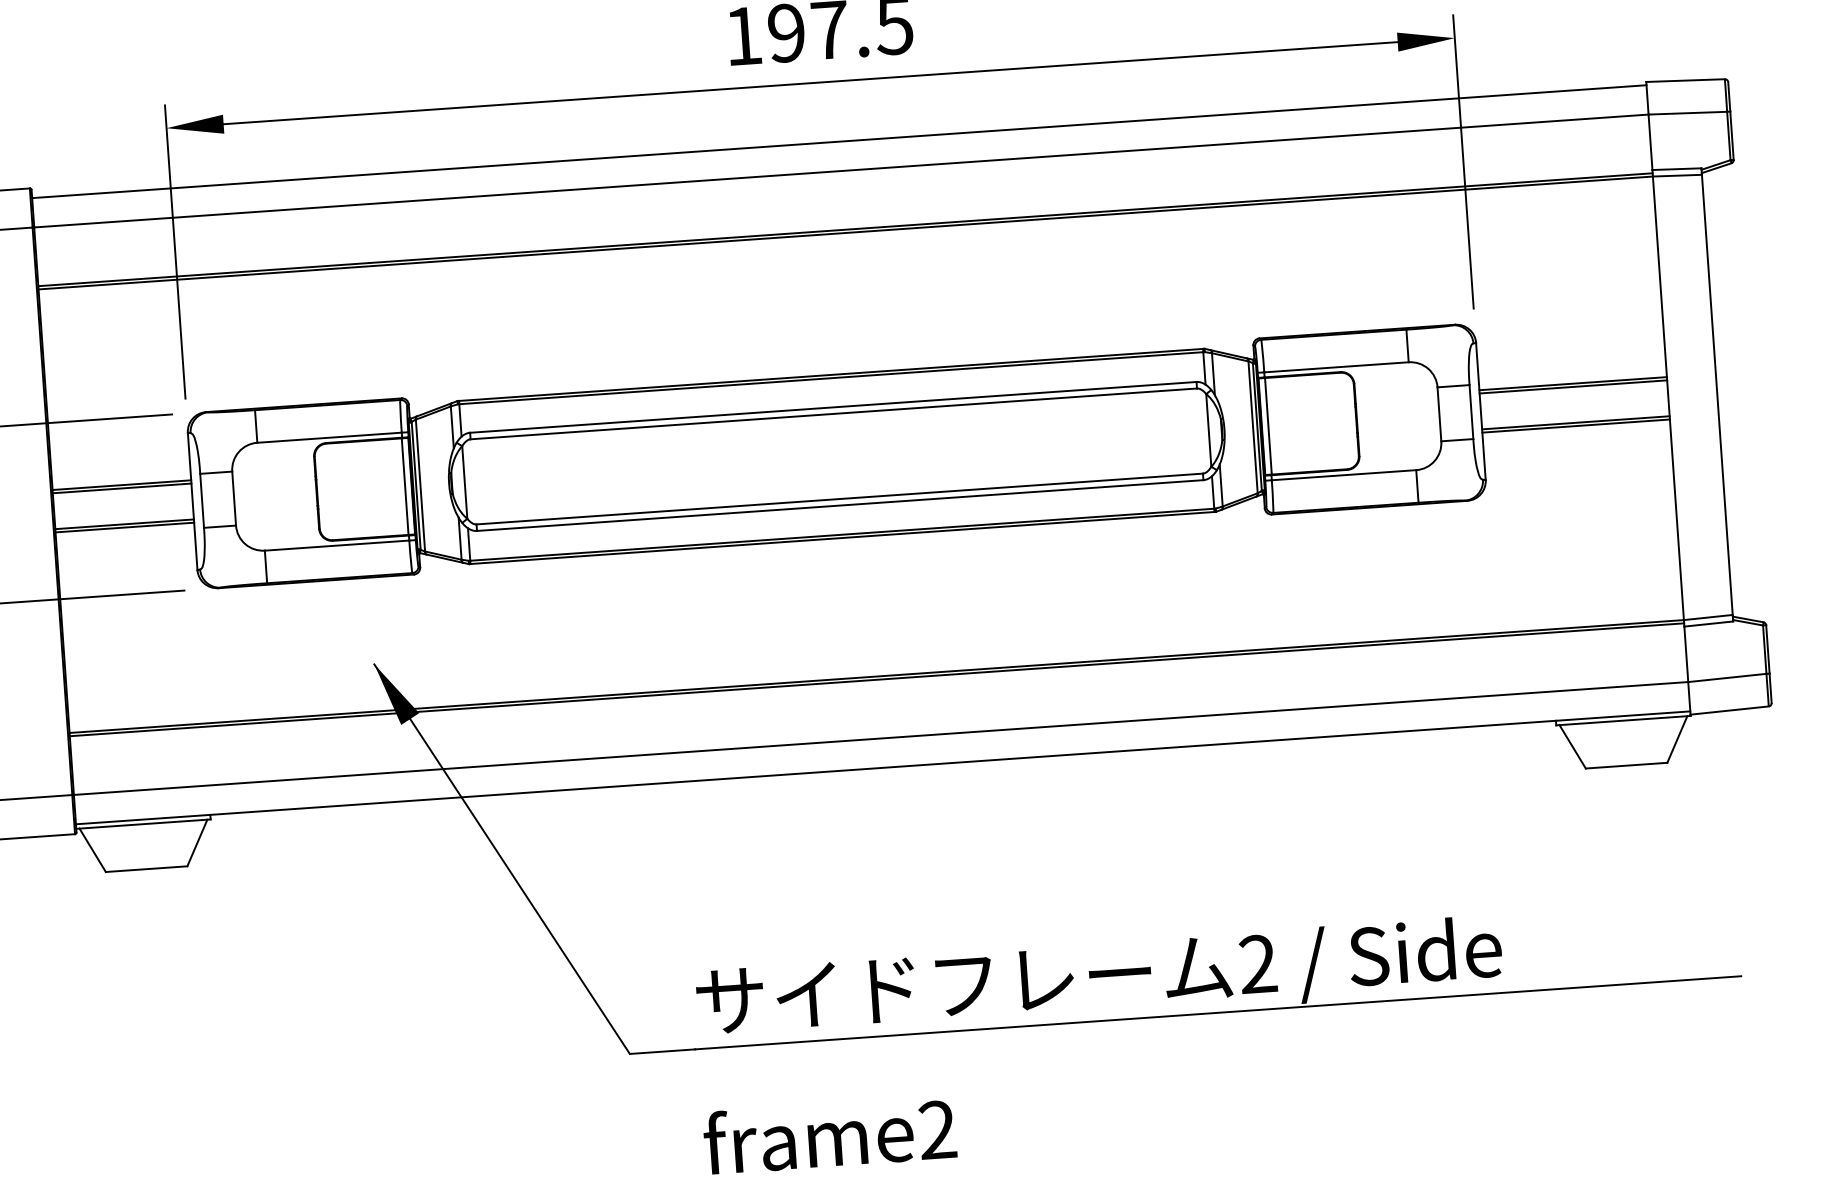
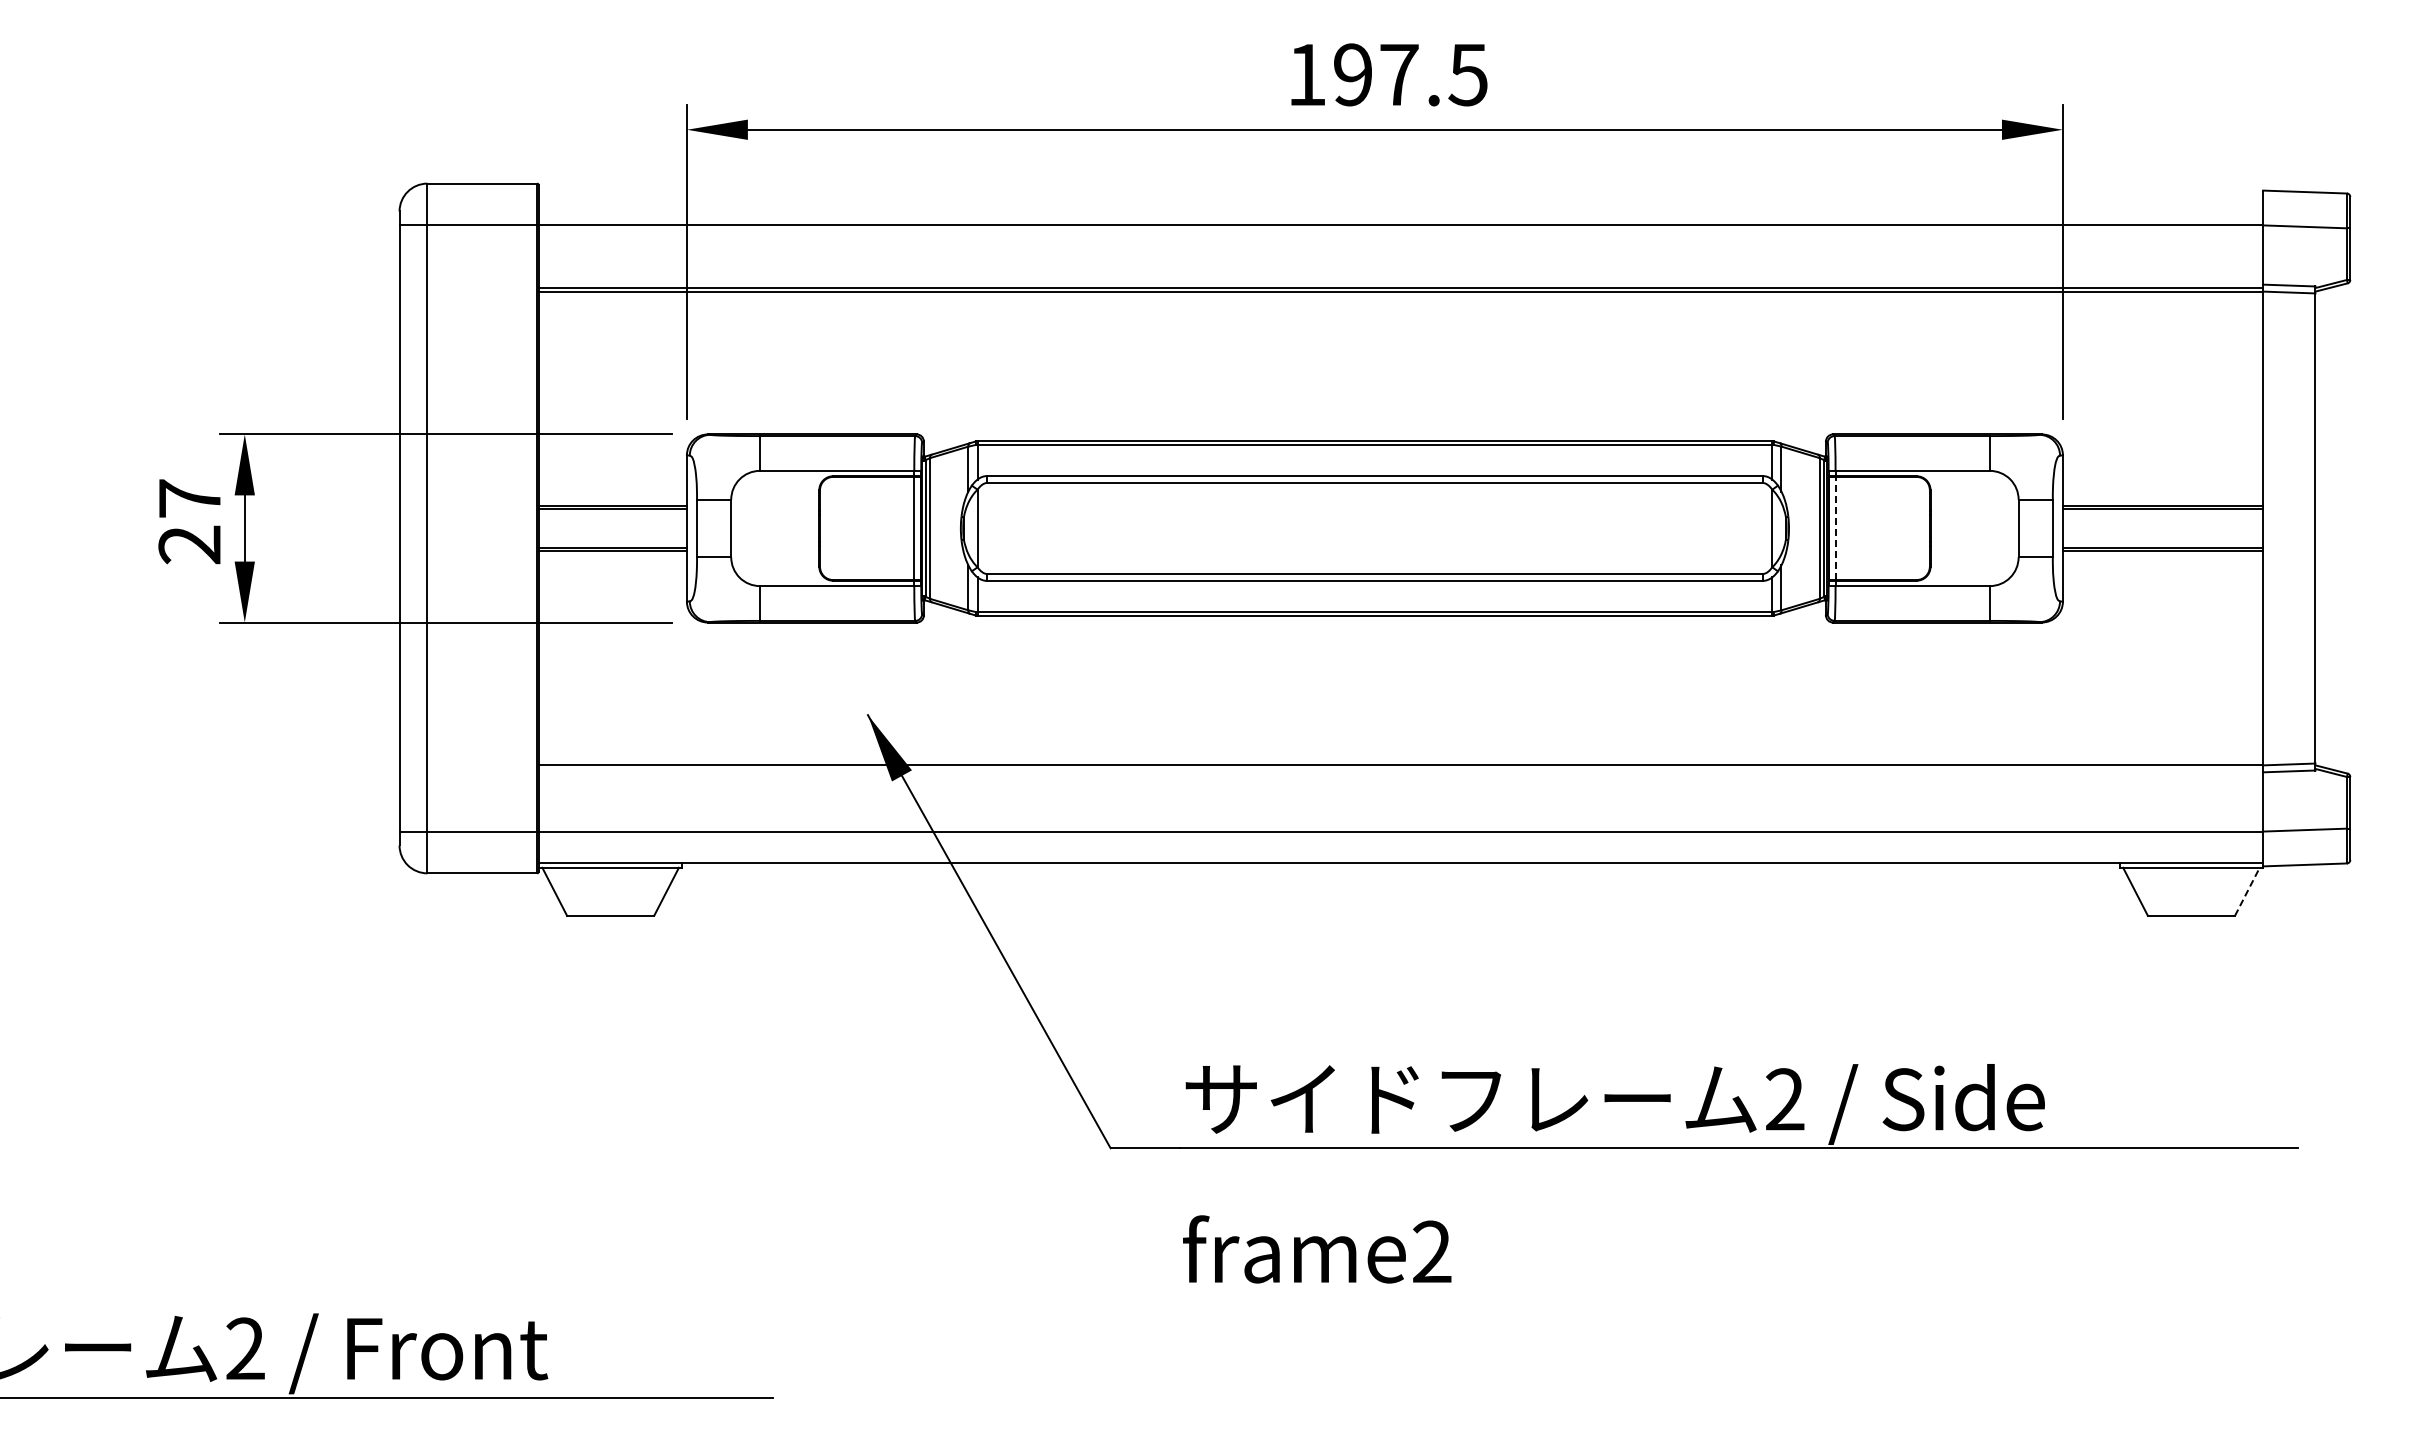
line: (838, 142) -> (1400, 194), removed
line: (1267, 426) -> (1835, 528), solid -> dashed
line: (876, 679) -> (1400, 768), removed
line: (1677, 739) -> (2247, 891), solid -> dashed

